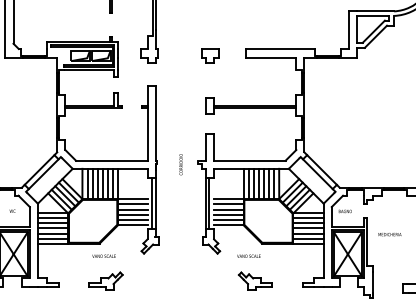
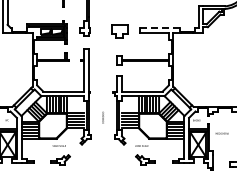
line: (279, 48) -> (159, 27), solid -> dashed
part: (209, 55) -> (119, 31), size x1.6
text: (179, 164) -> (102, 117), moved

